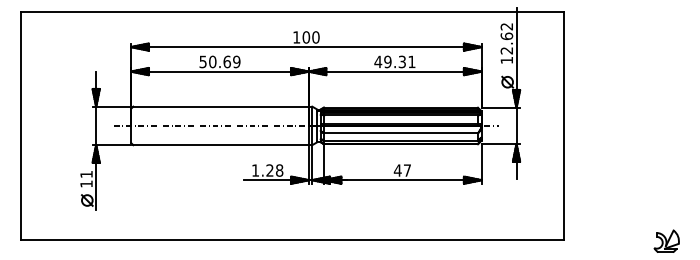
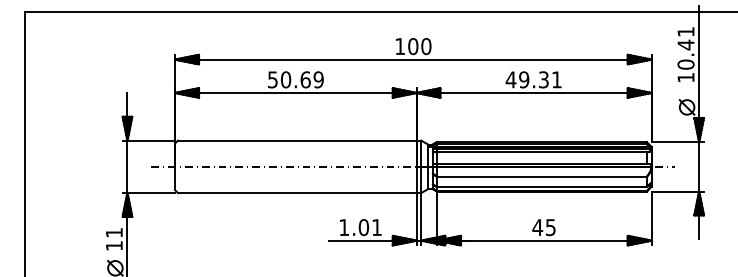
text: (506, 38) -> (685, 47), 12.62 -> 10.41
text: (274, 170) -> (369, 227), 1.28 -> 1.01
text: (406, 170) -> (549, 227), 47 -> 45

